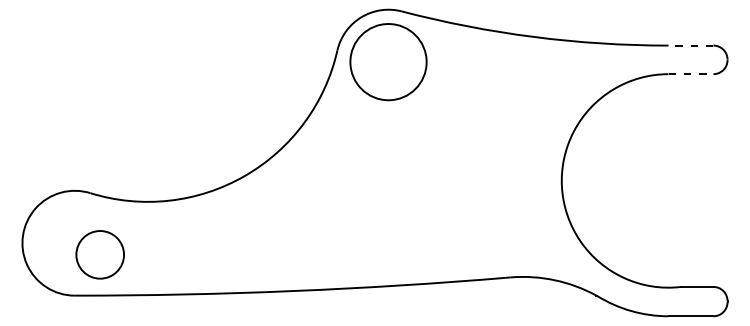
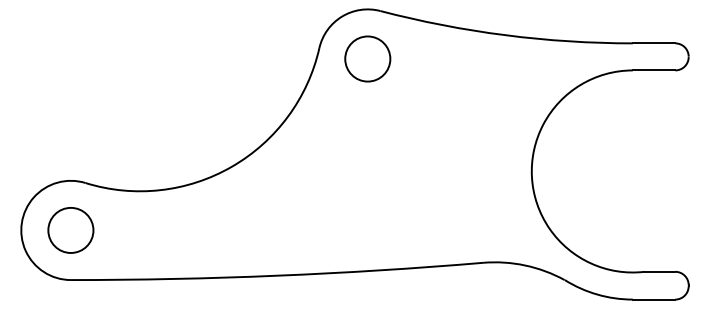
line: (690, 45) -> (653, 43), dashed -> solid
circle: (388, 61) -> (367, 58), size x0.62
line: (691, 74) -> (654, 70), dashed -> solid
circle: (99, 254) -> (70, 230), moved

